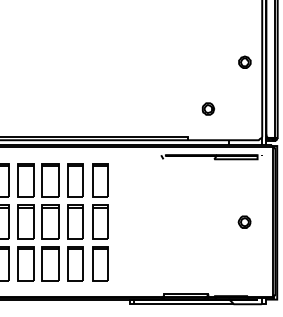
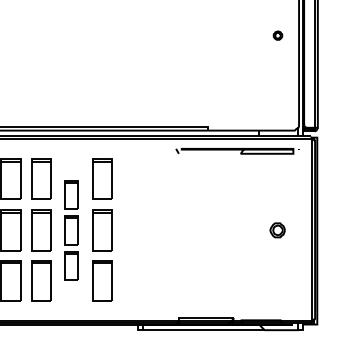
part: (244, 61) -> (277, 34), size x0.6
part: (207, 108) -> (232, 91), removed
part: (75, 222) -> (71, 230), size x0.7

